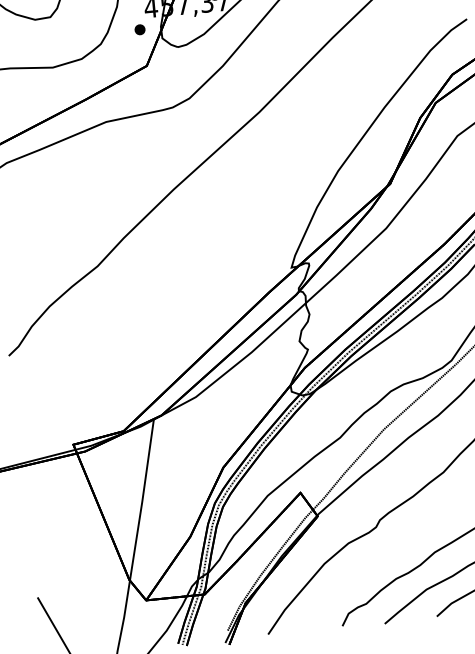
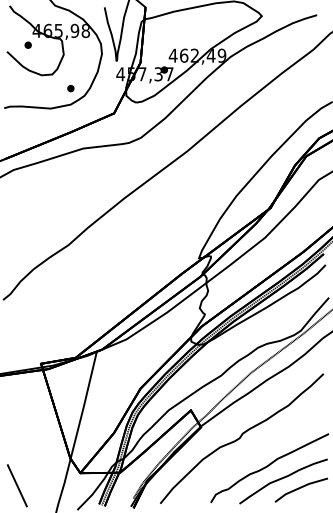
part: (139, 29) -> (70, 88), moved

